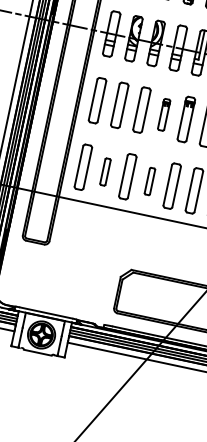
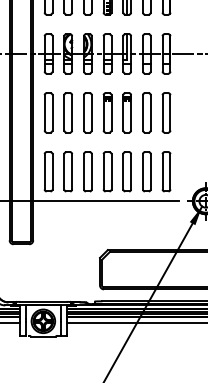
part: (164, 114) -> (107, 112), size x1.43
part: (104, 171) -> (67, 171), size x1.67
part: (150, 181) -> (107, 171), size x1.67

